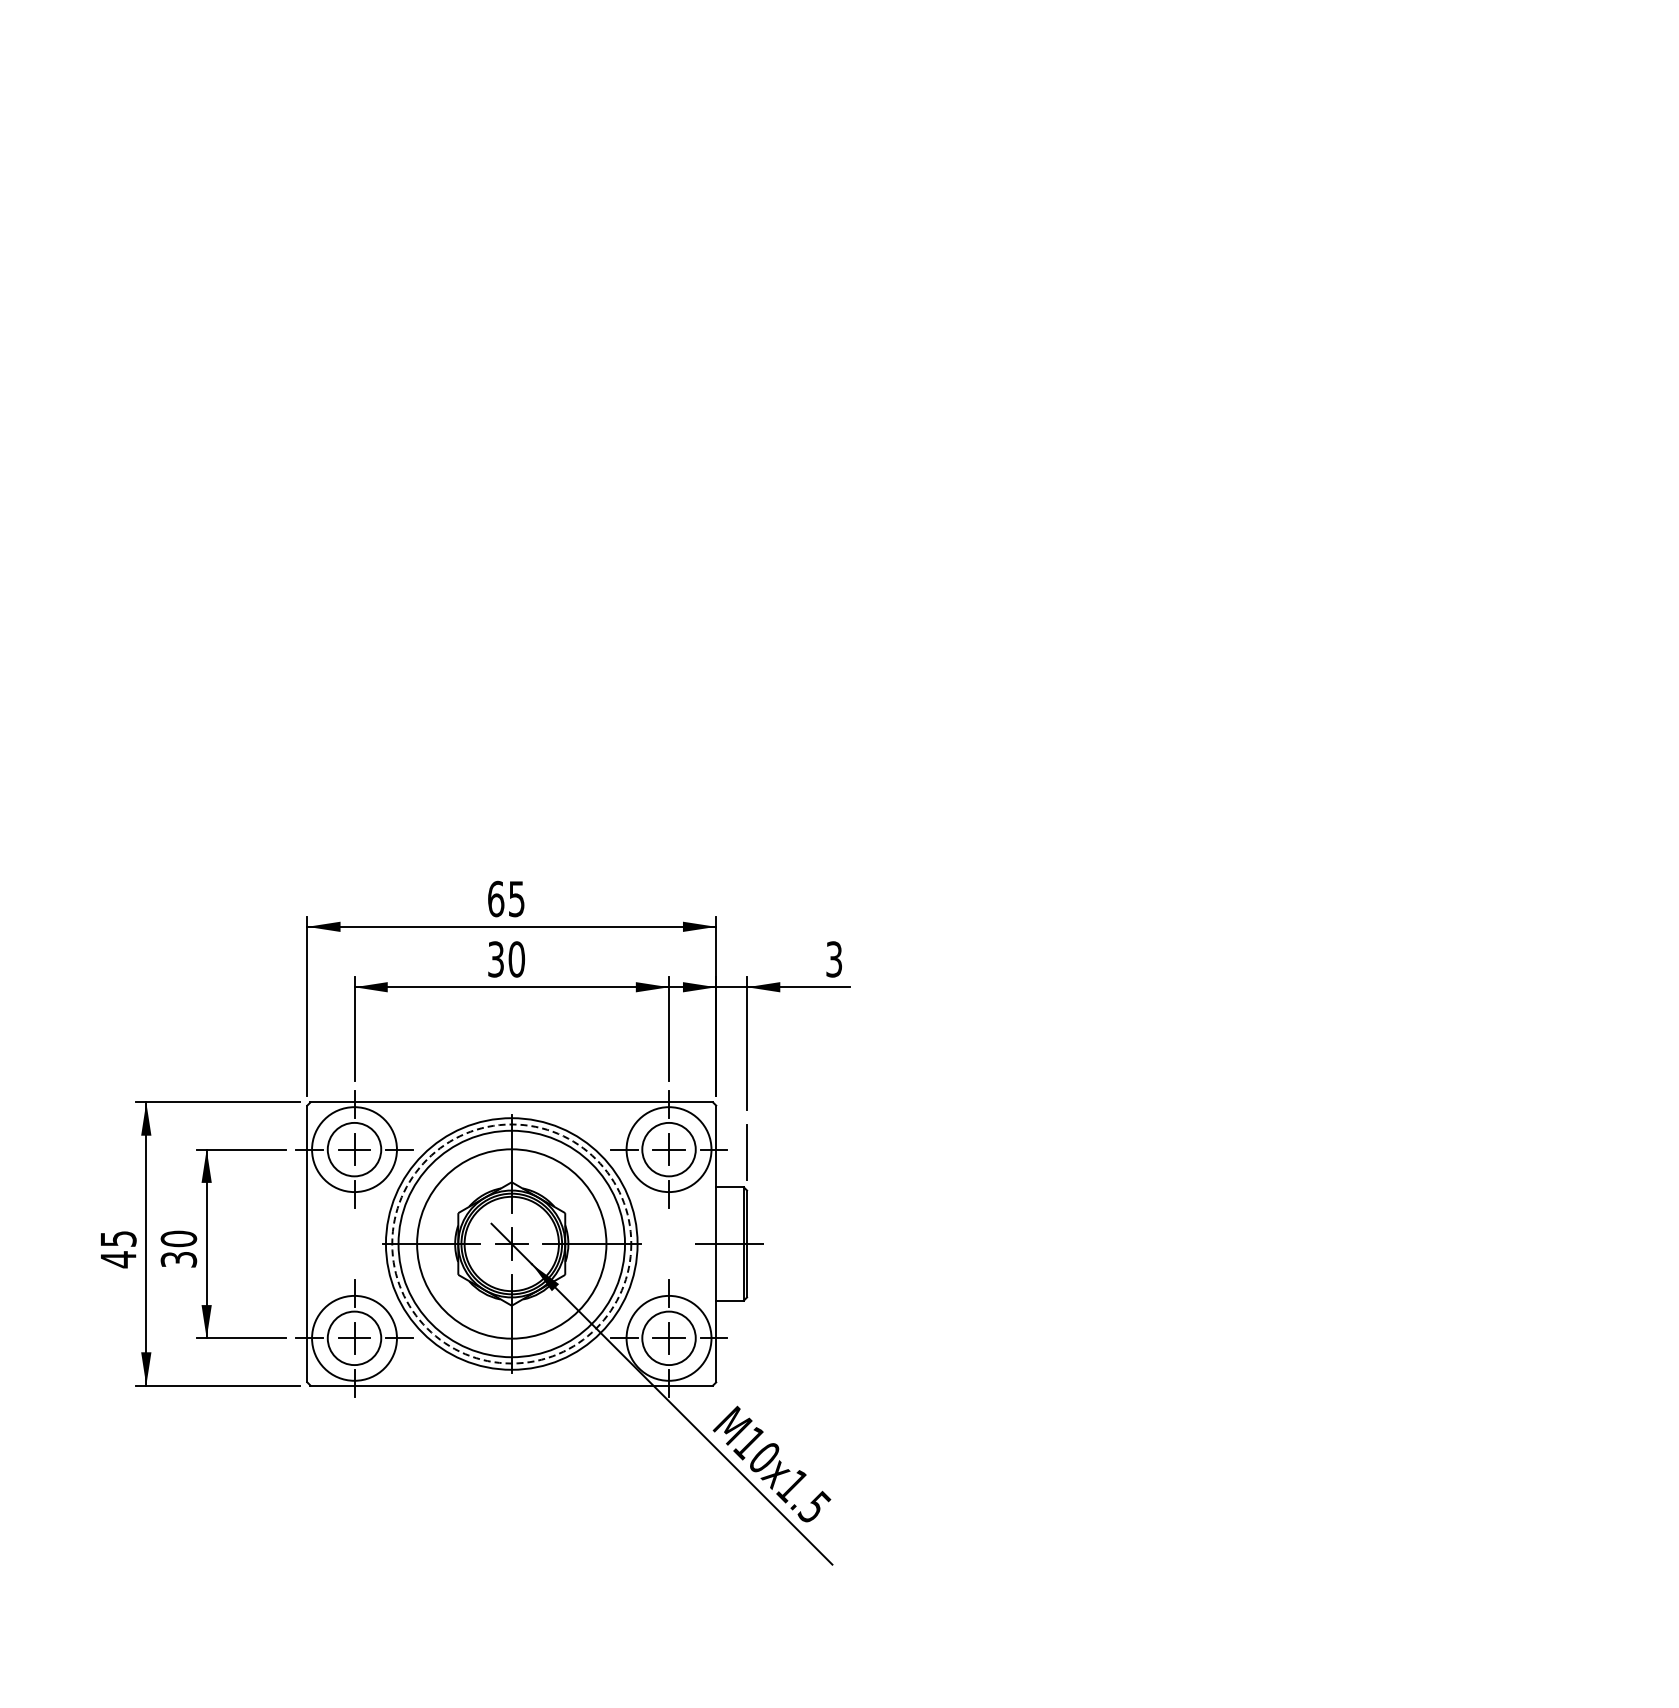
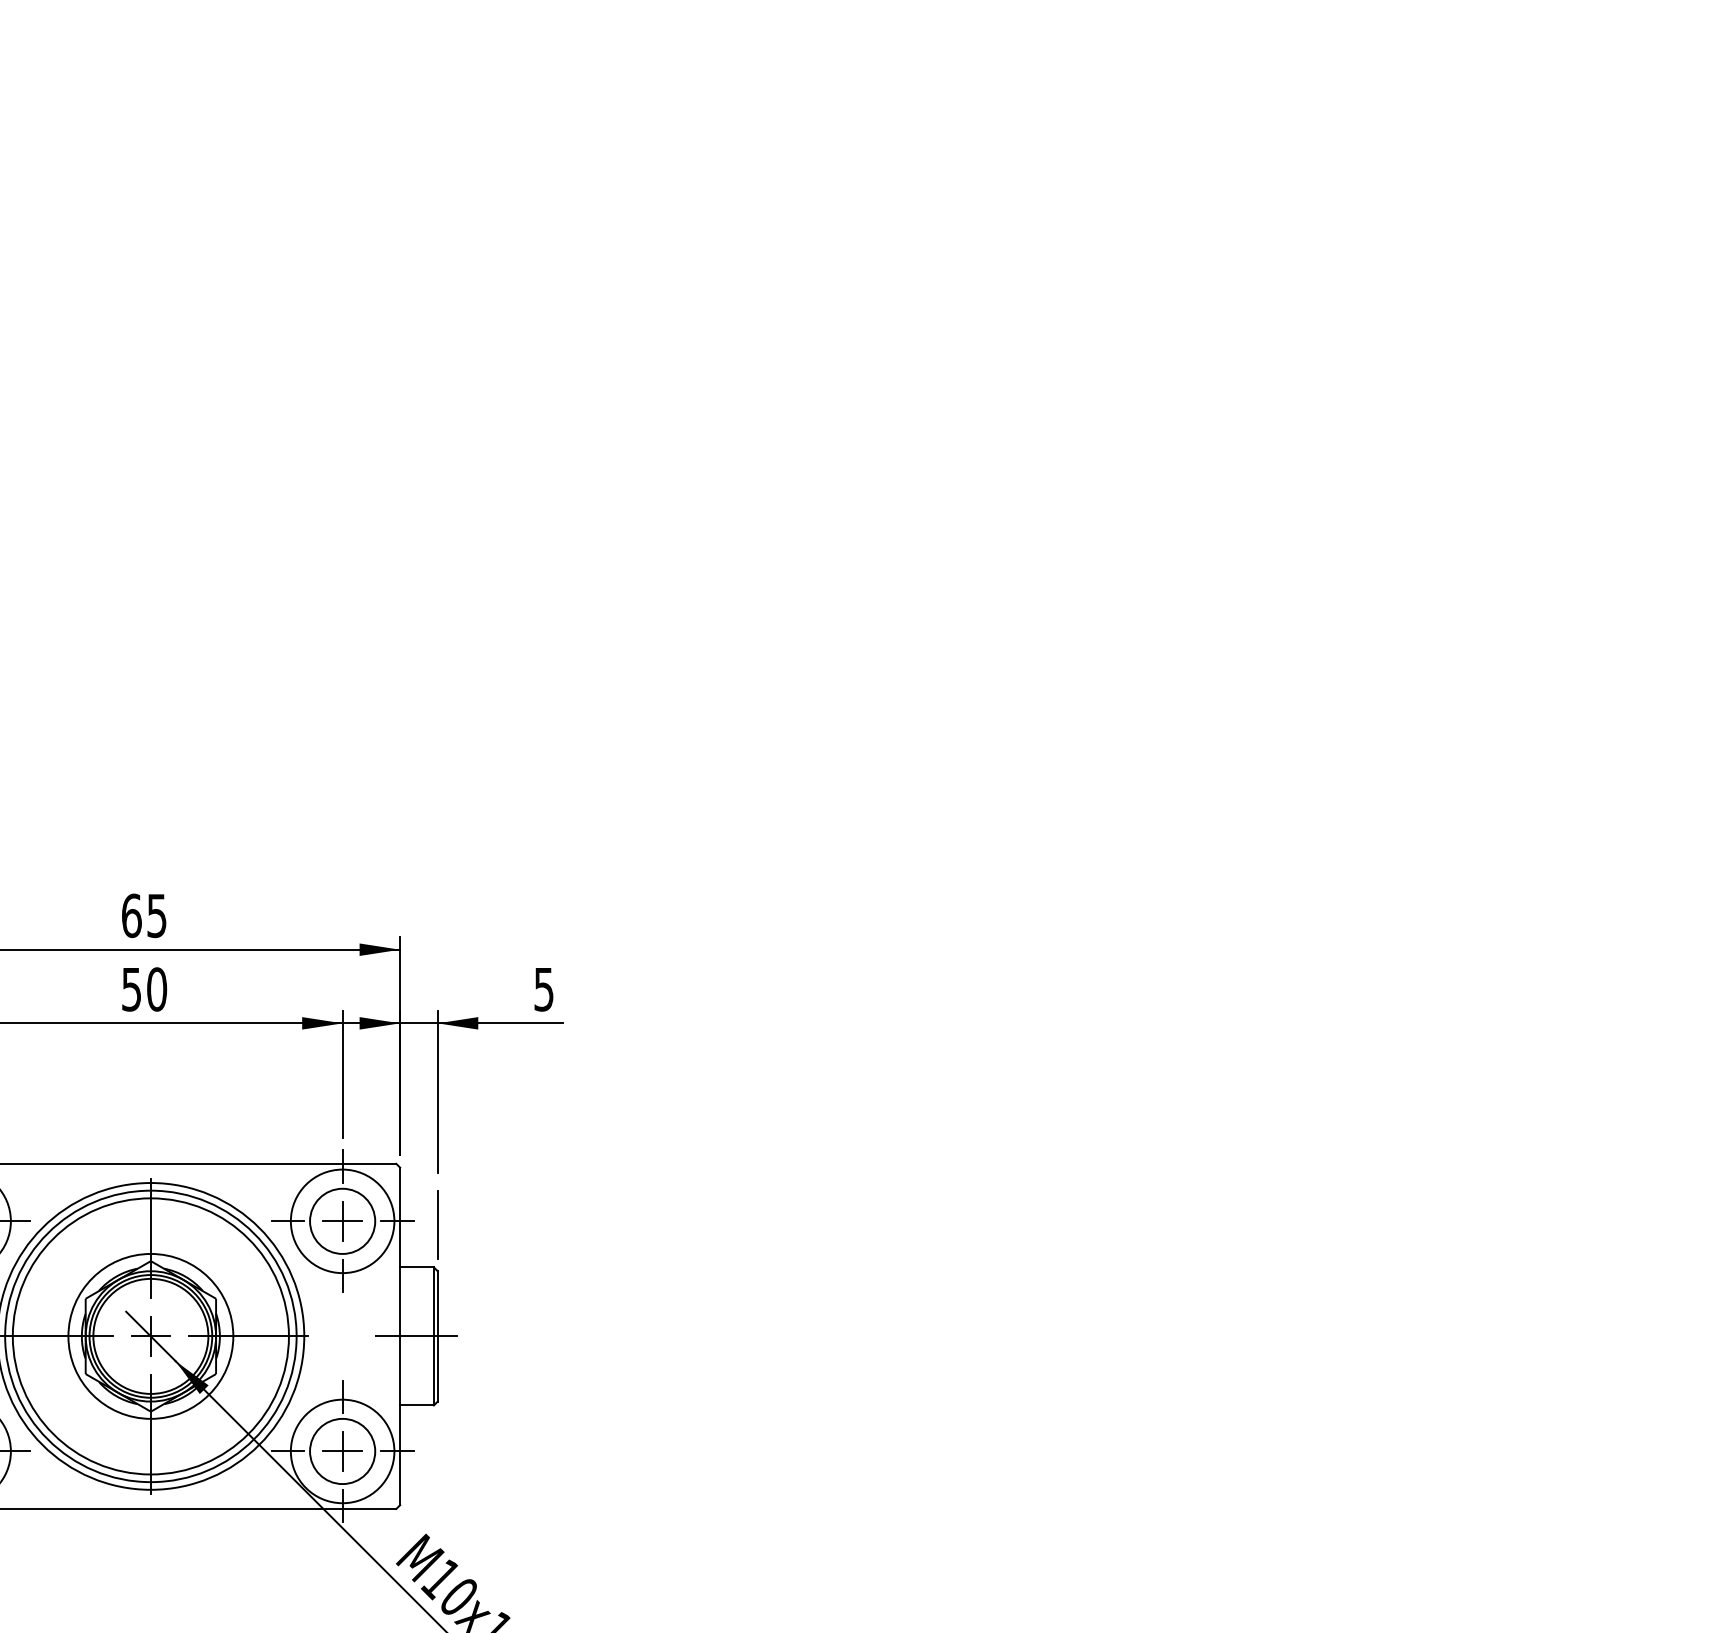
text: (495, 959) -> (131, 989), 30 -> 50
text: (834, 959) -> (544, 989), 3 -> 5
circle: (511, 1243) -> (150, 1335), dashed -> solid
circle: (511, 1243) -> (150, 1335), size x0.71

